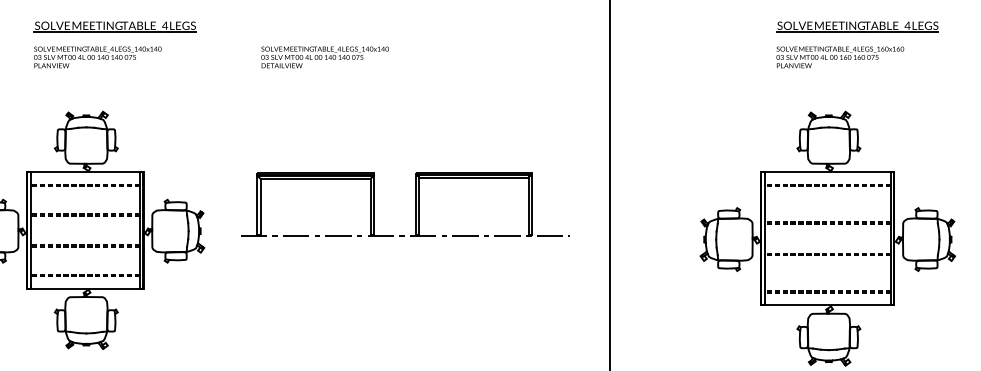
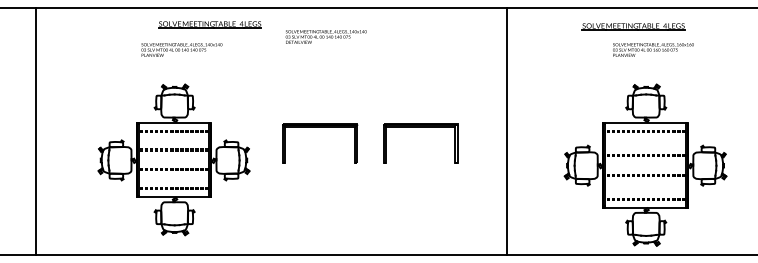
part: (114, 26) -> (209, 24), moved
part: (857, 26) -> (633, 26), moved
text: (323, 56) -> (325, 36), moved
line: (404, 236) -> (376, 163), removed

